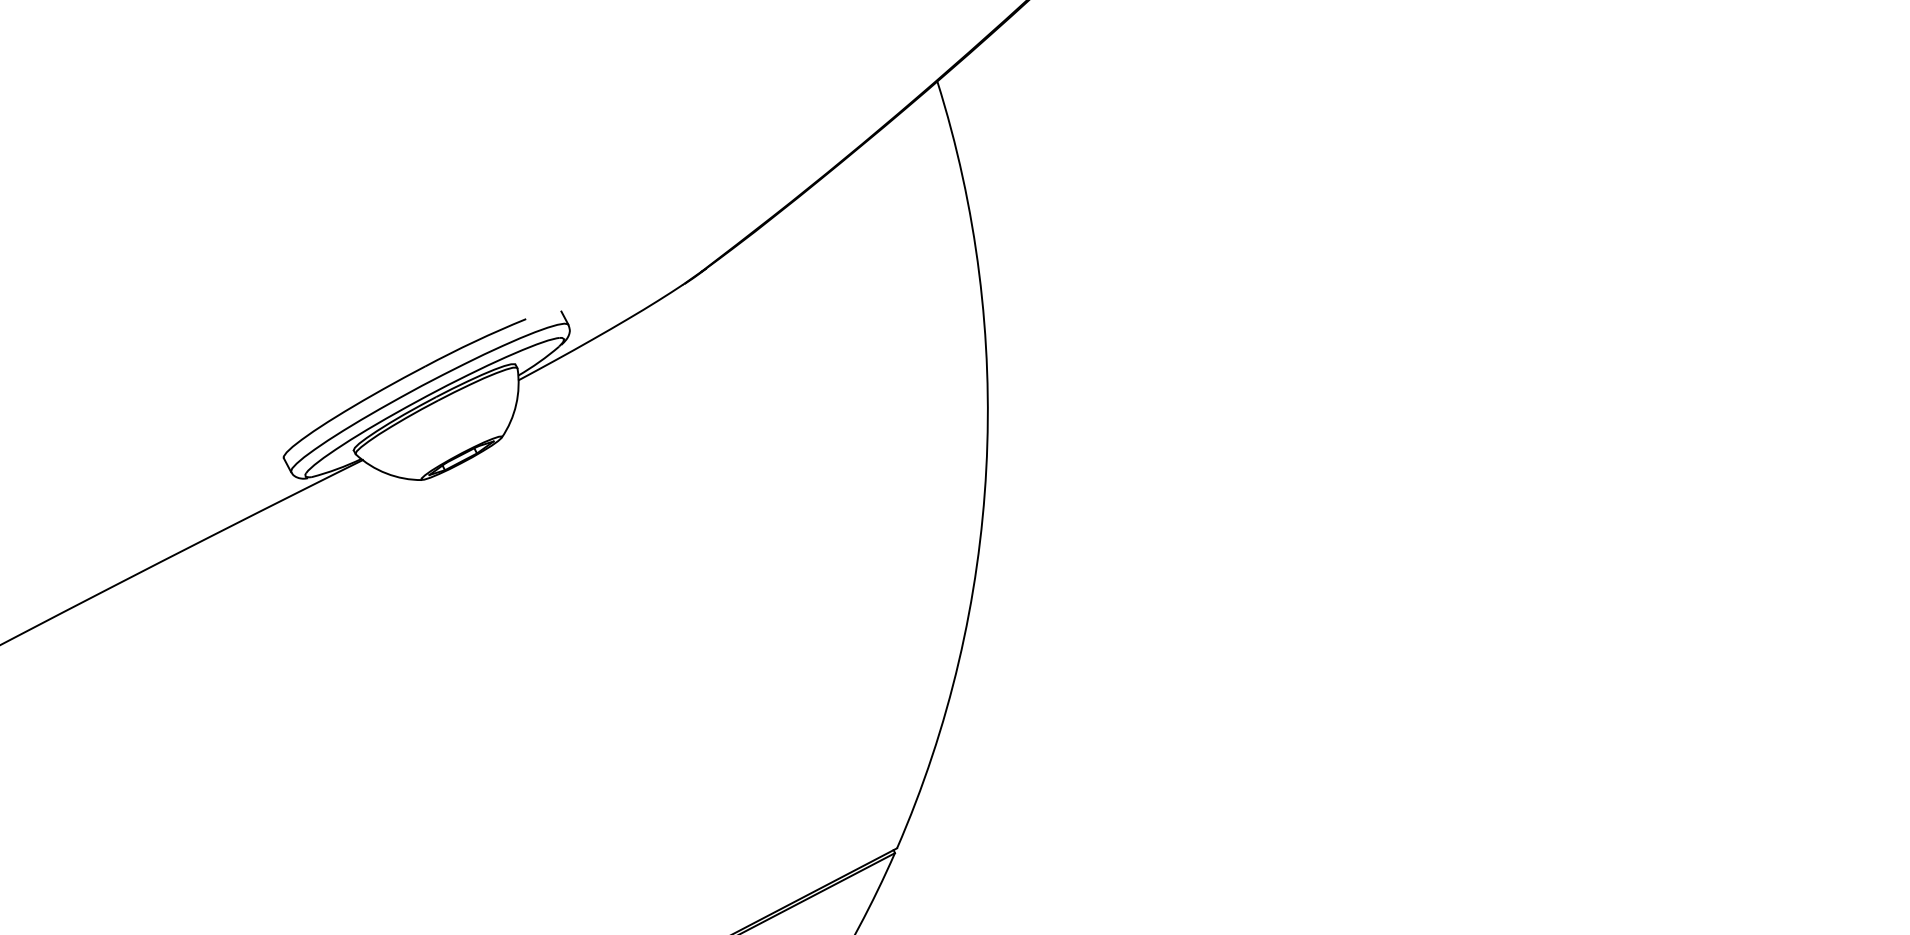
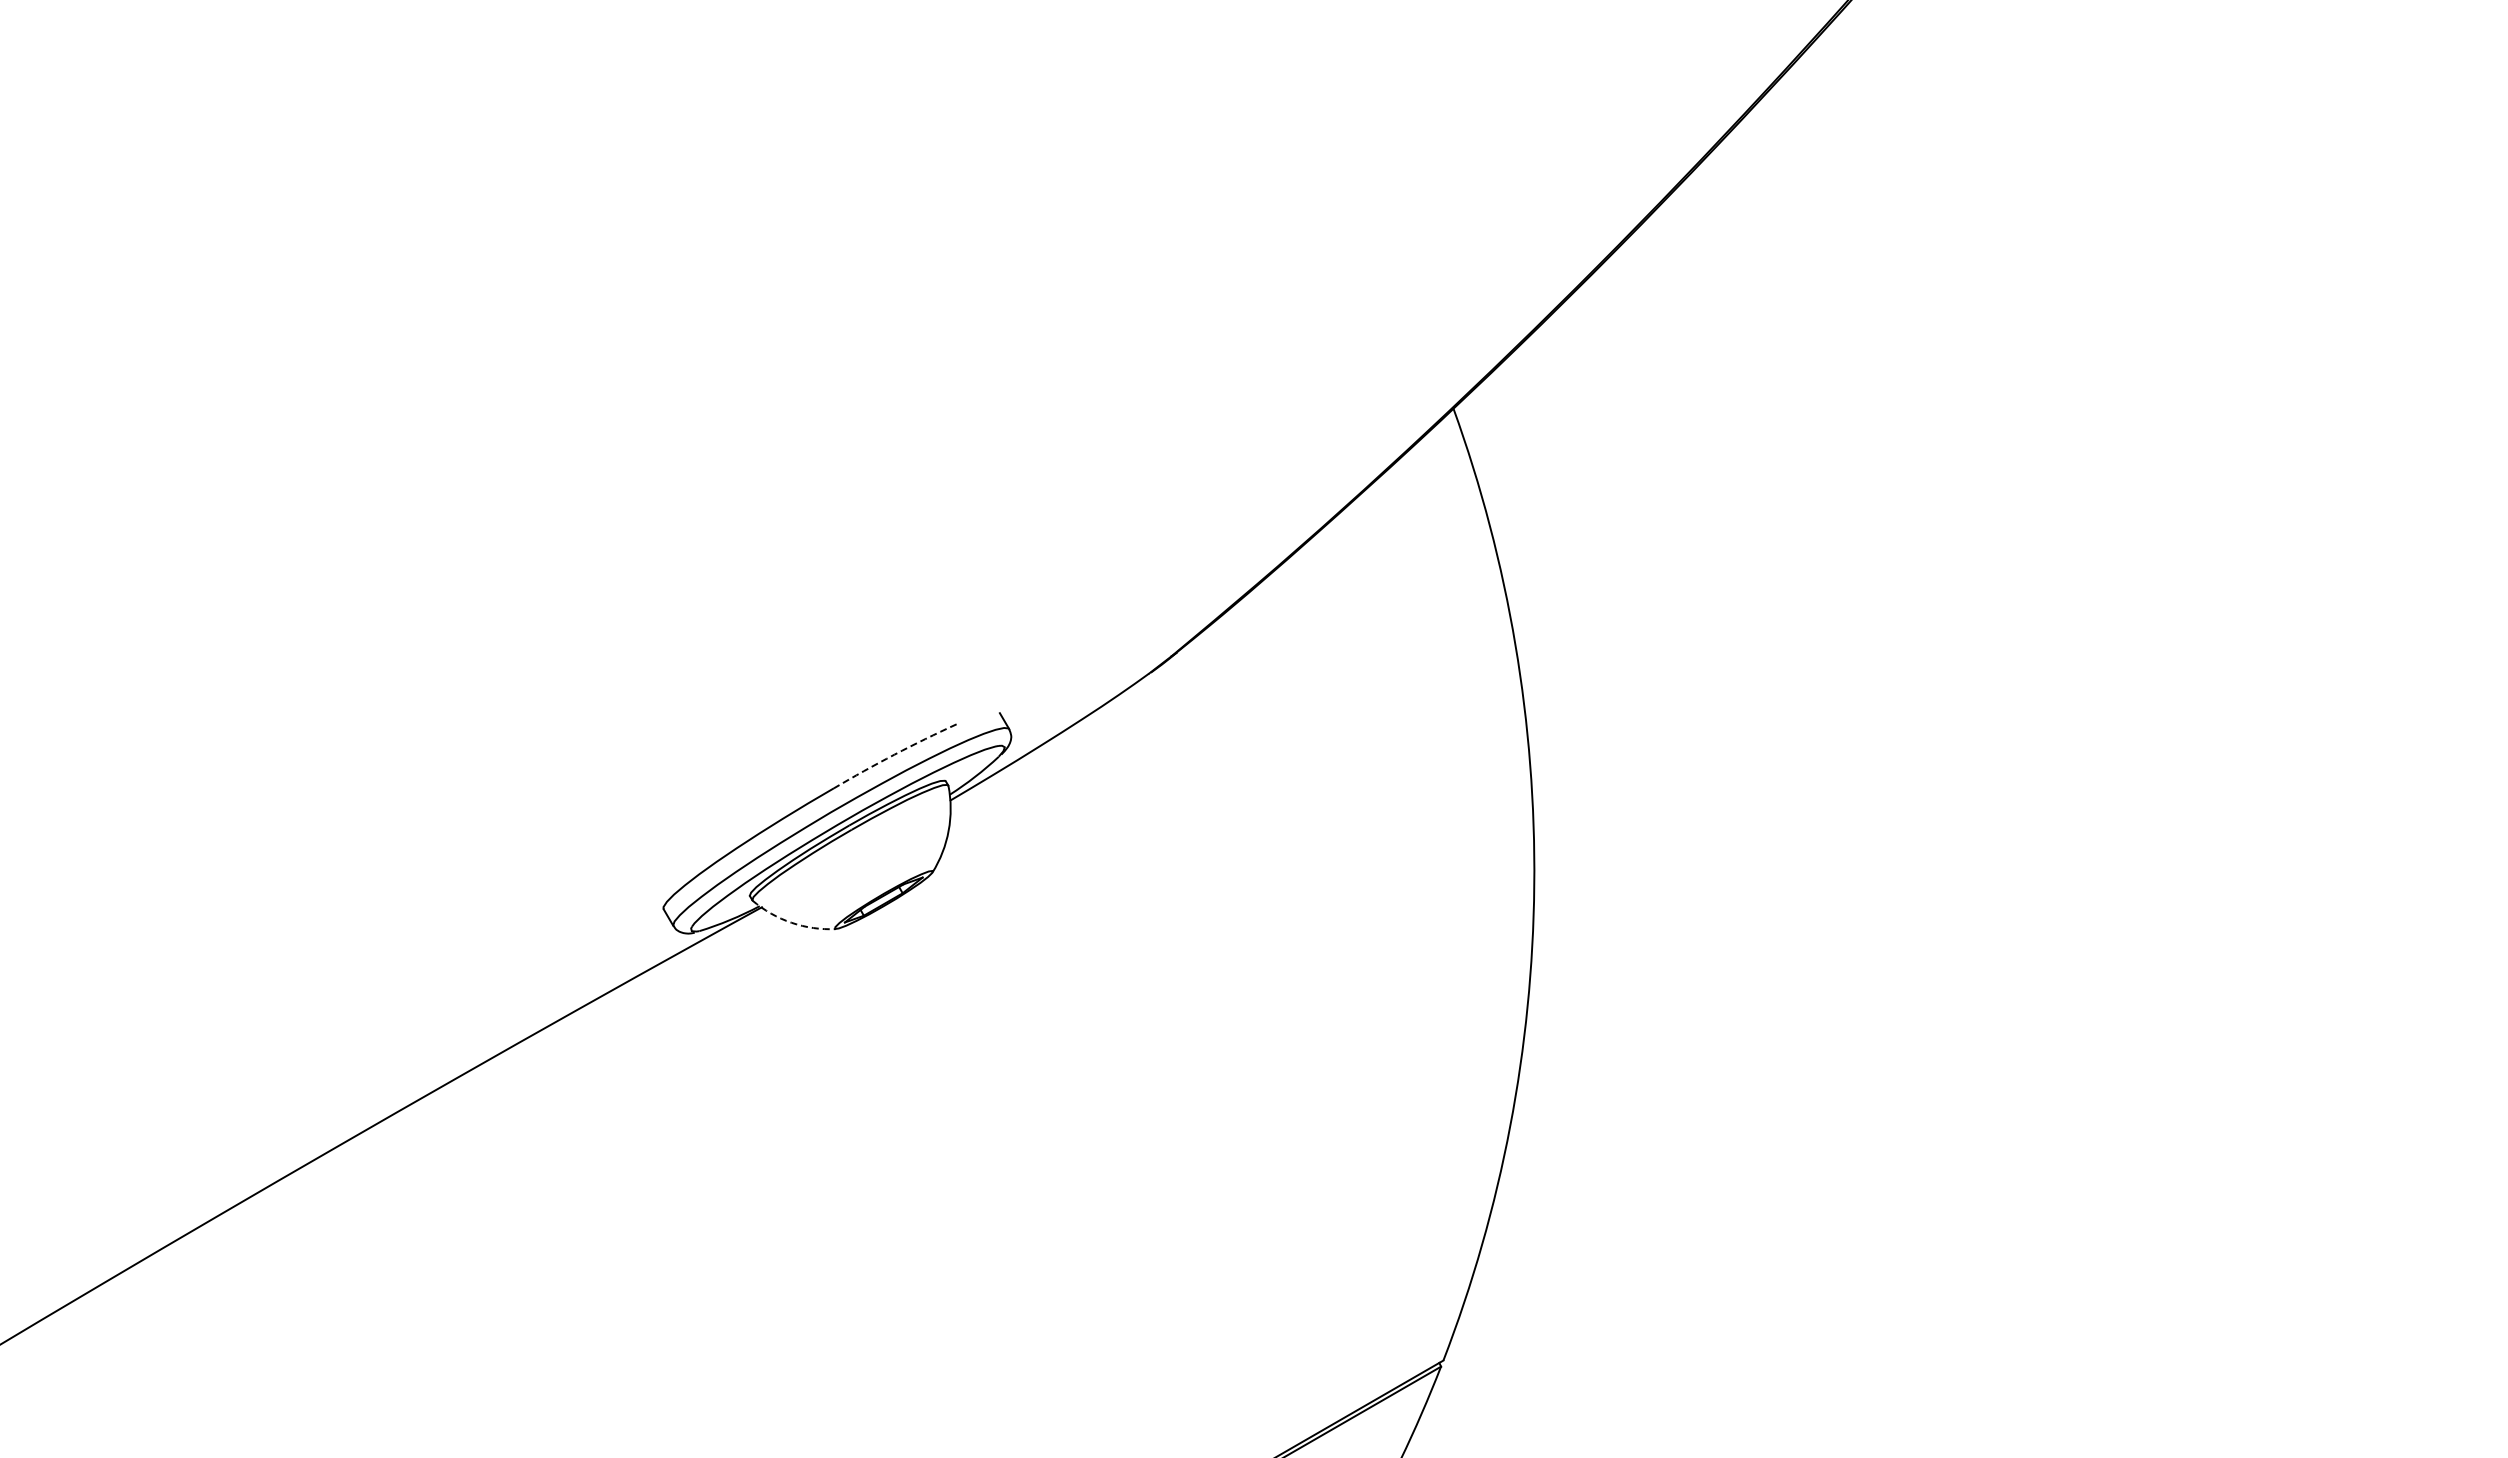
arc: (475, 341) -> (894, 754), solid -> dashed
arc: (386, 473) -> (791, 922), solid -> dashed

